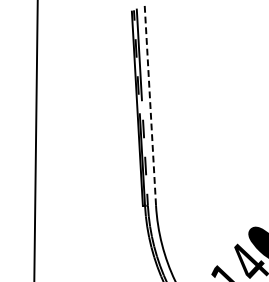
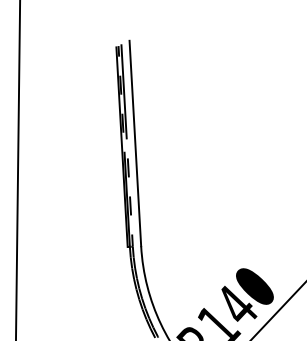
line: (150, 105) -> (135, 143), dashed -> solid

